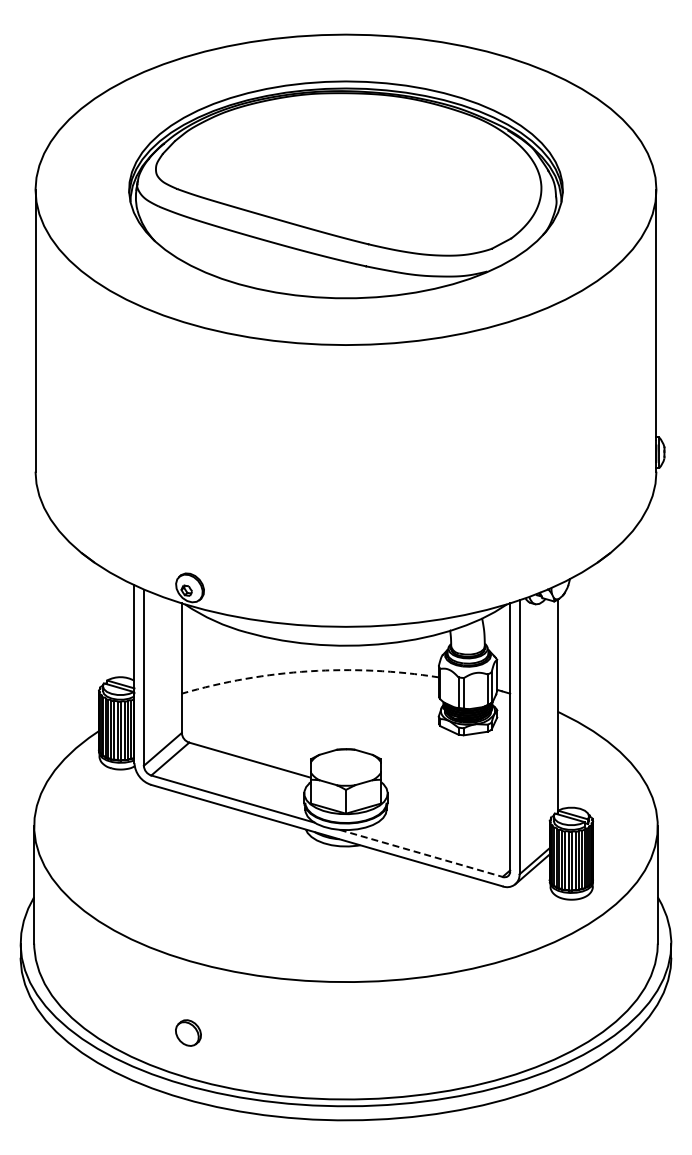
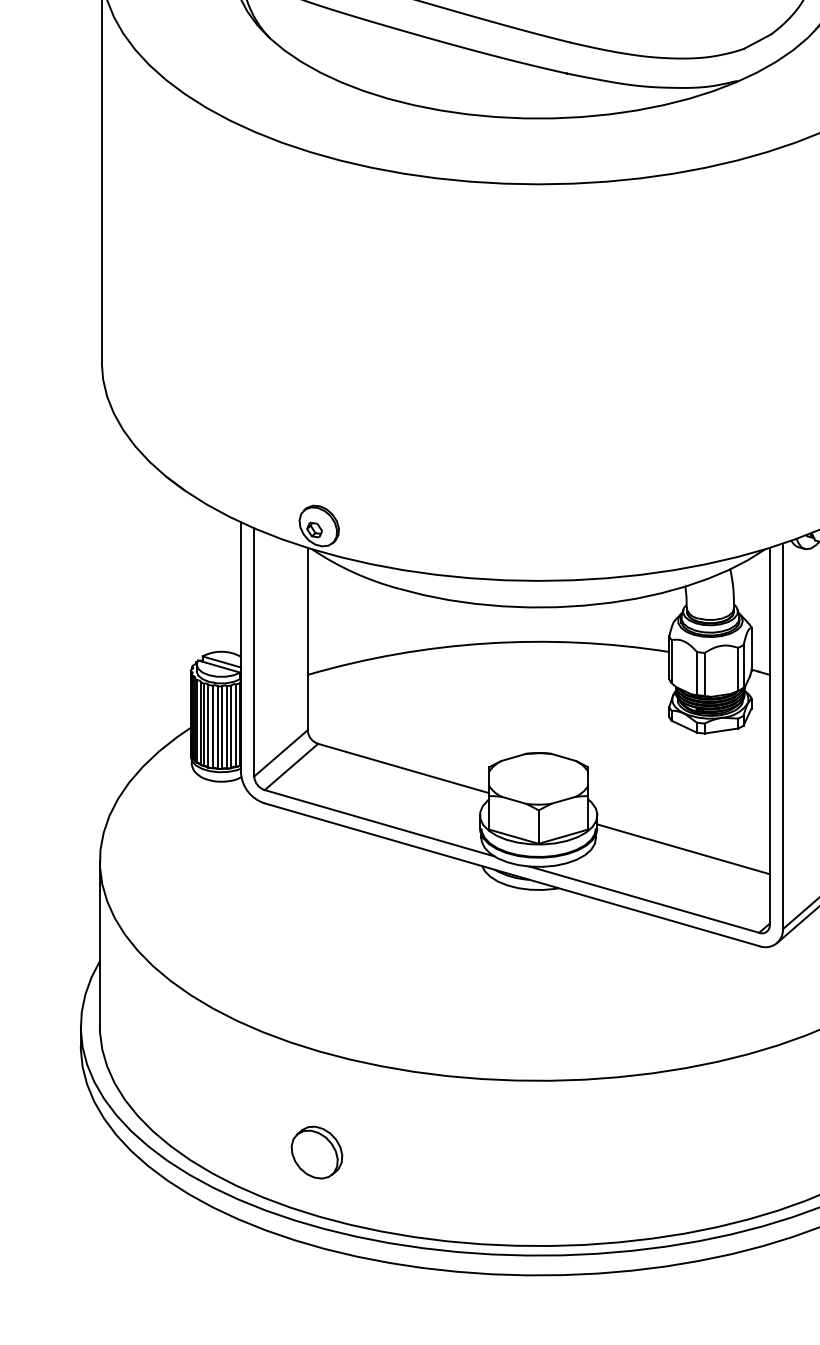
arc: (309, 671) -> (487, 643), dashed -> solid
line: (448, 817) -> (682, 849), added
line: (421, 853) -> (644, 899), dashed -> solid
part: (188, 1032) -> (317, 1151), size x1.43

